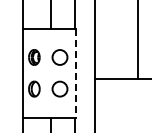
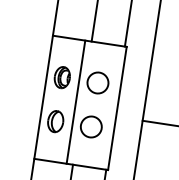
line: (46, 73) -> (75, 102), added
line: (76, 73) -> (117, 108), dashed -> solid

